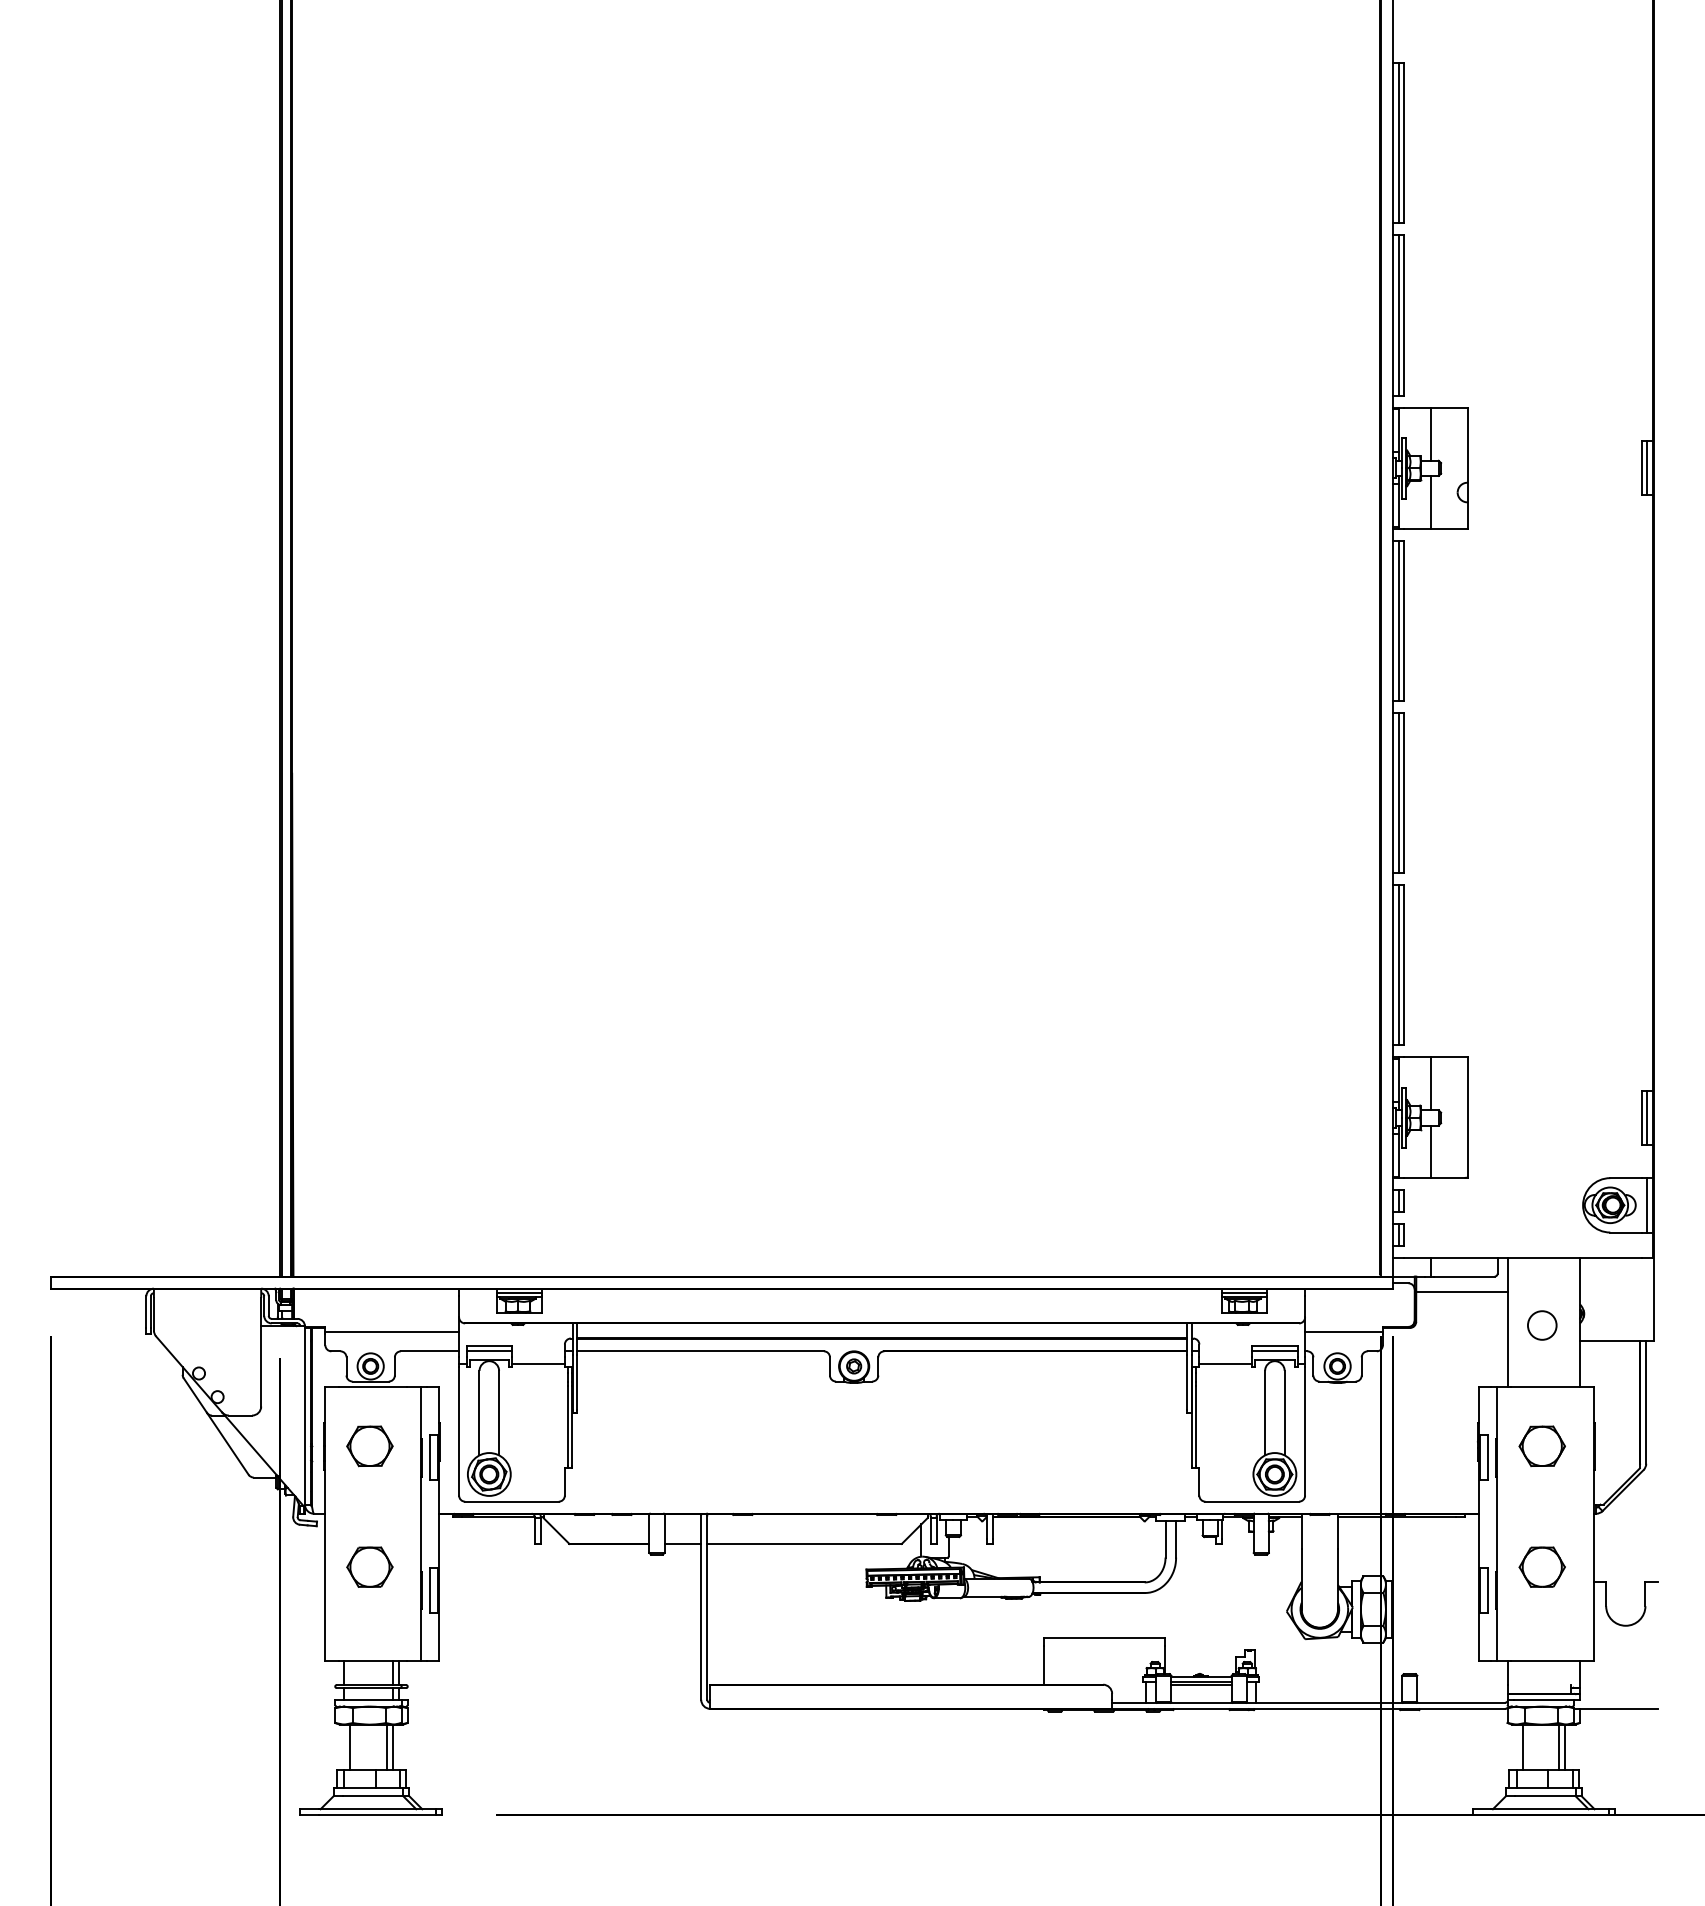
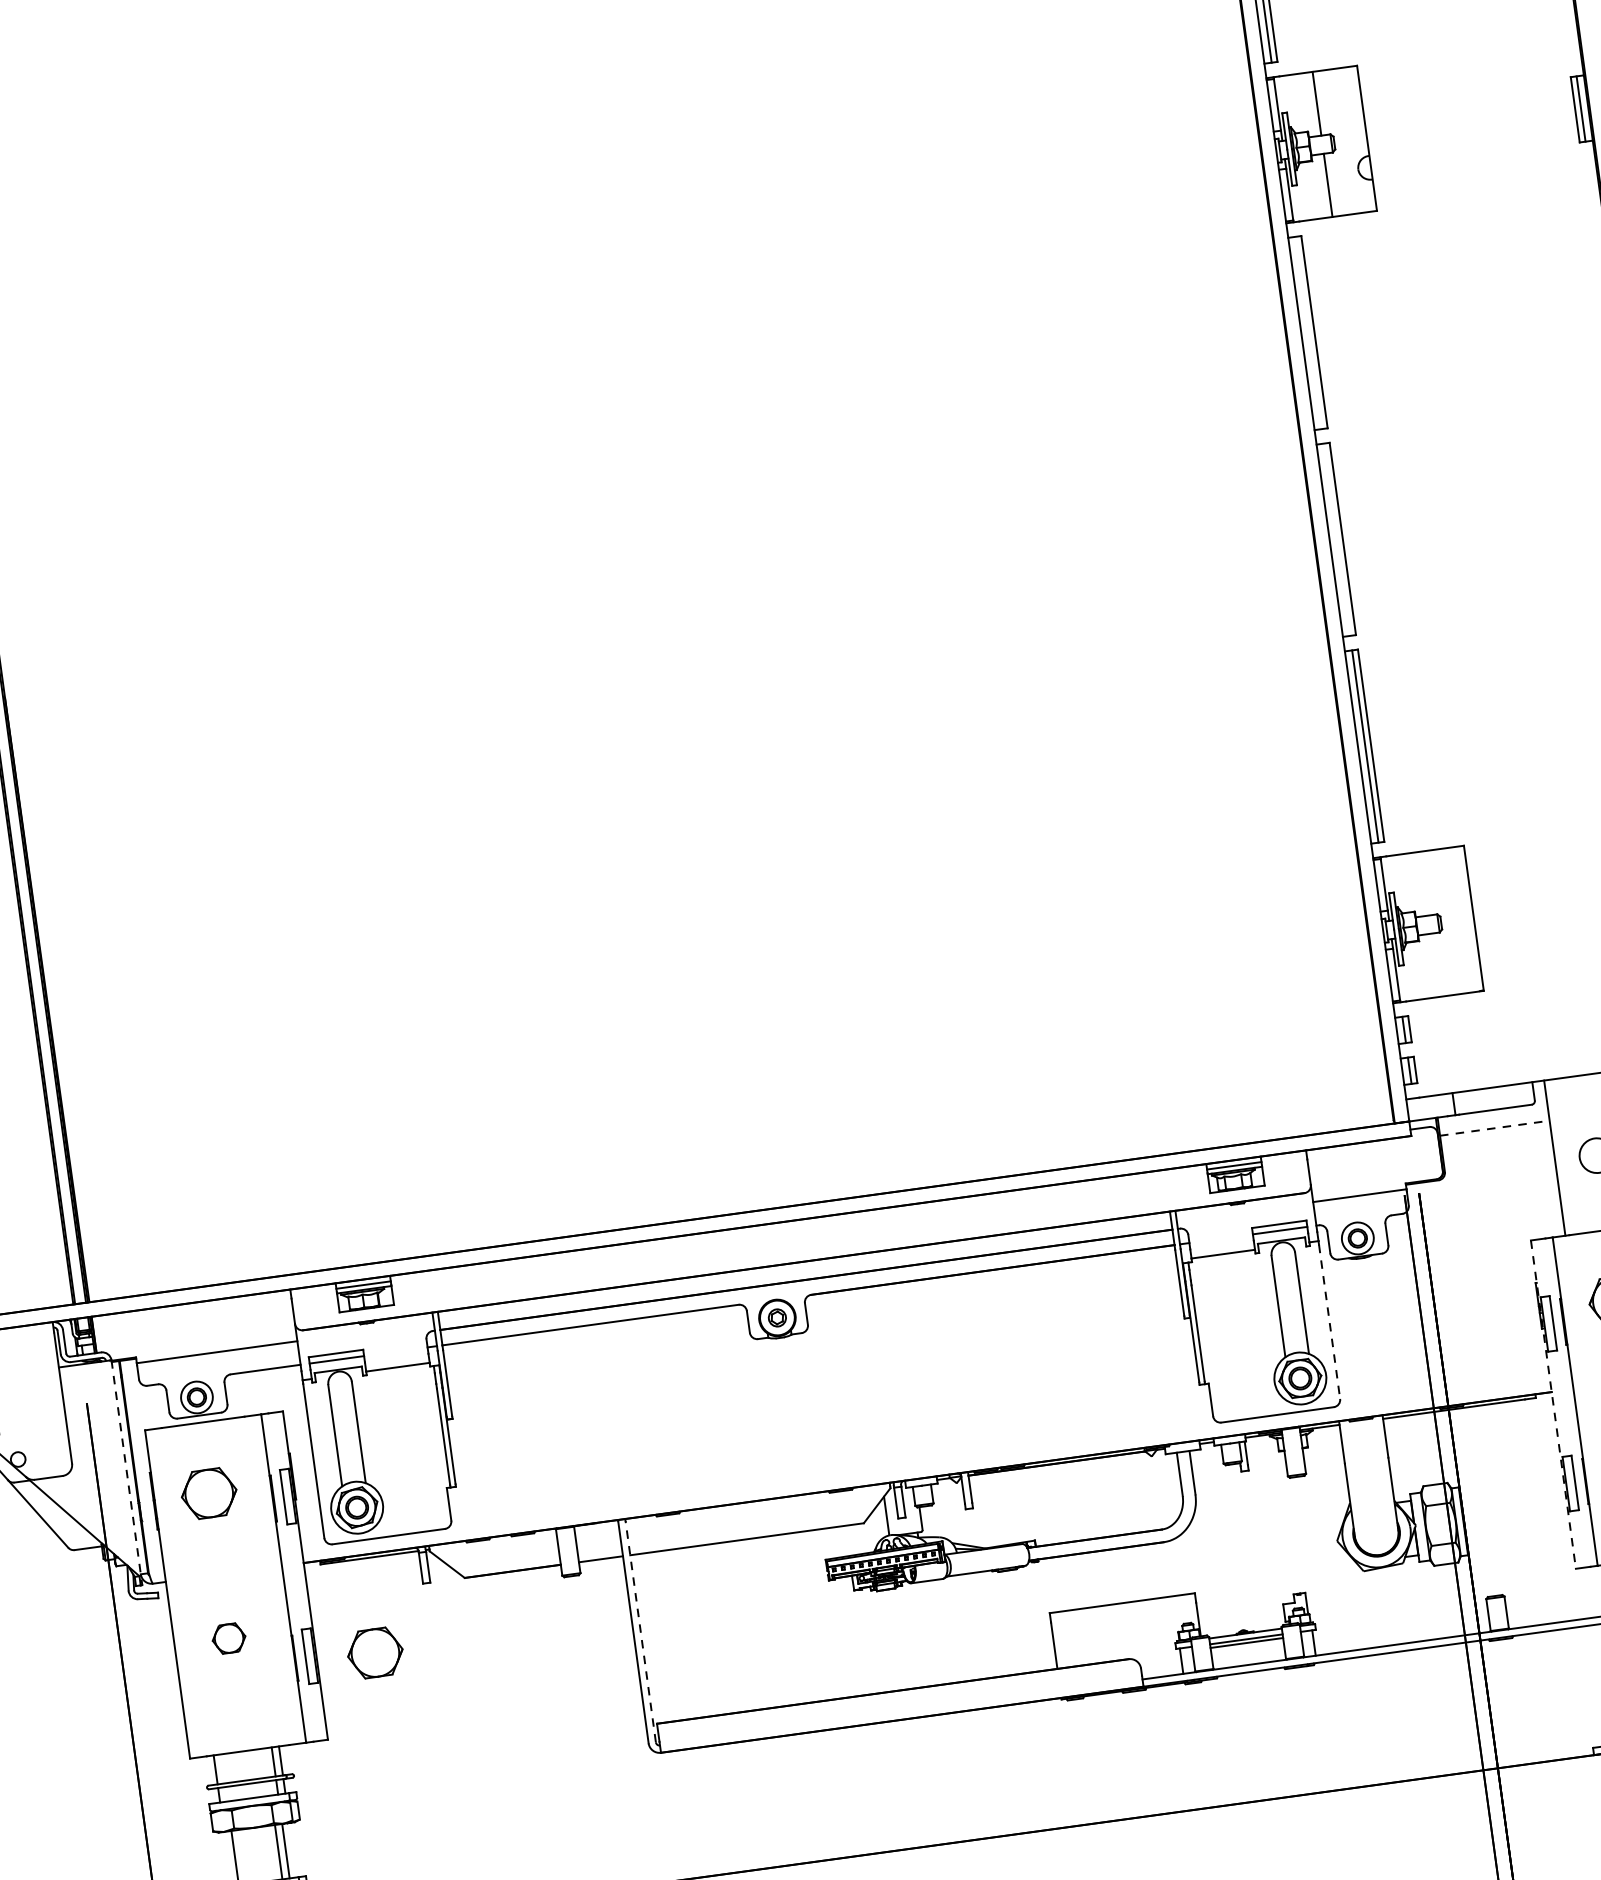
line: (1398, 620) -> (1308, 332), removed
line: (1398, 792) -> (1336, 539), removed
line: (1431, 1083) -> (1424, 883), removed
line: (1431, 1151) -> (1435, 964), removed
line: (1461, 1291) -> (1494, 1128), solid -> dashed
line: (305, 1420) -> (127, 1473), solid -> dashed
line: (1305, 1431) -> (1330, 1321), solid -> dashed
line: (1478, 1524) -> (1553, 1405), solid -> dashed
part: (369, 1566) -> (228, 1637), size x0.6
part: (487, 1595) -> (374, 1653), added
line: (707, 1607) -> (640, 1631), solid -> dashed

